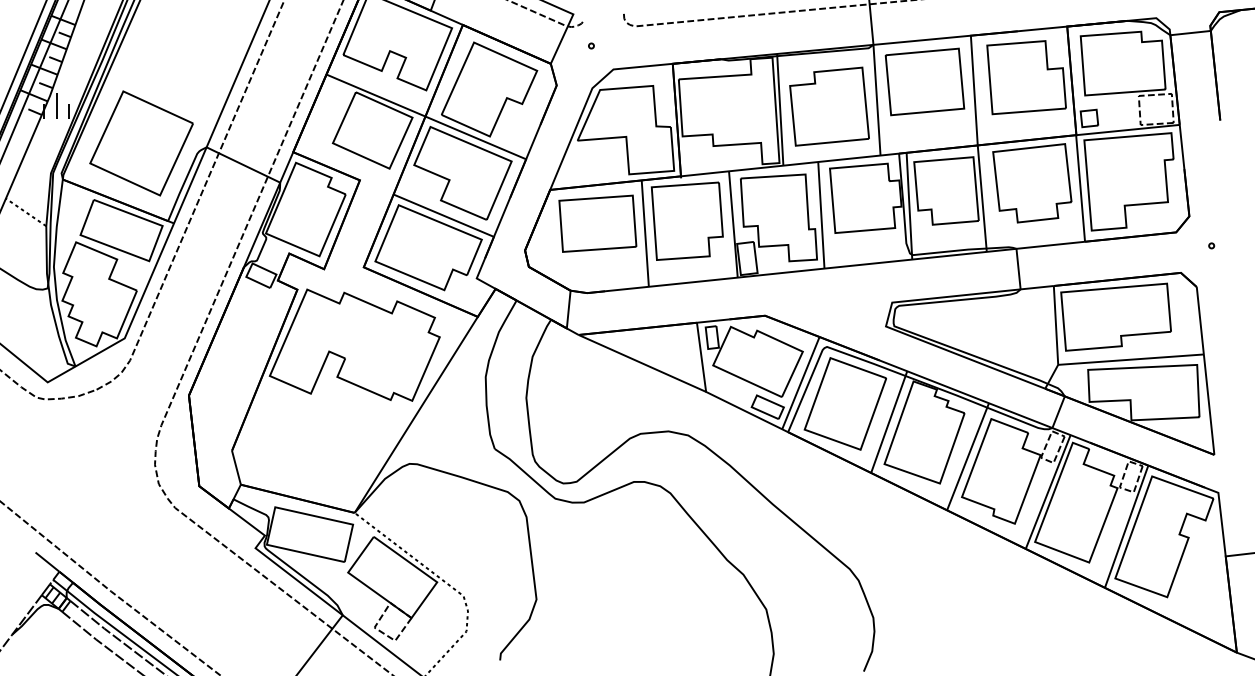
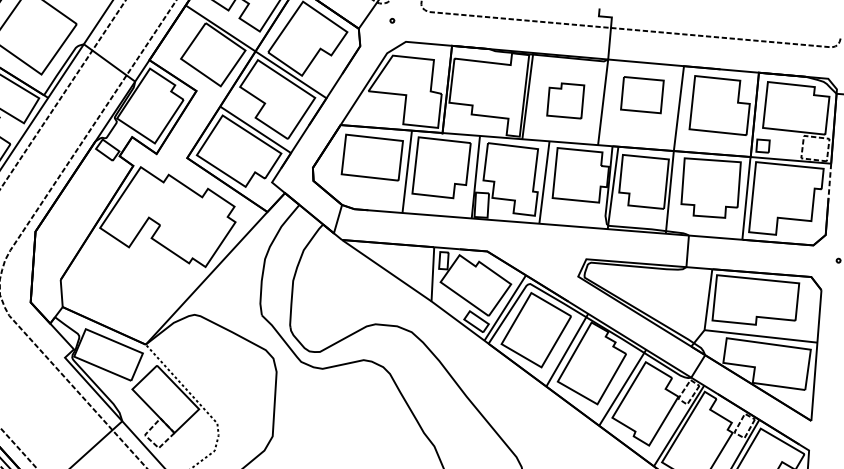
part: (924, 81) -> (642, 94), size x0.7
part: (829, 106) -> (565, 100), size x0.6
line: (1182, 147) -> (830, 181), solid -> dashed

